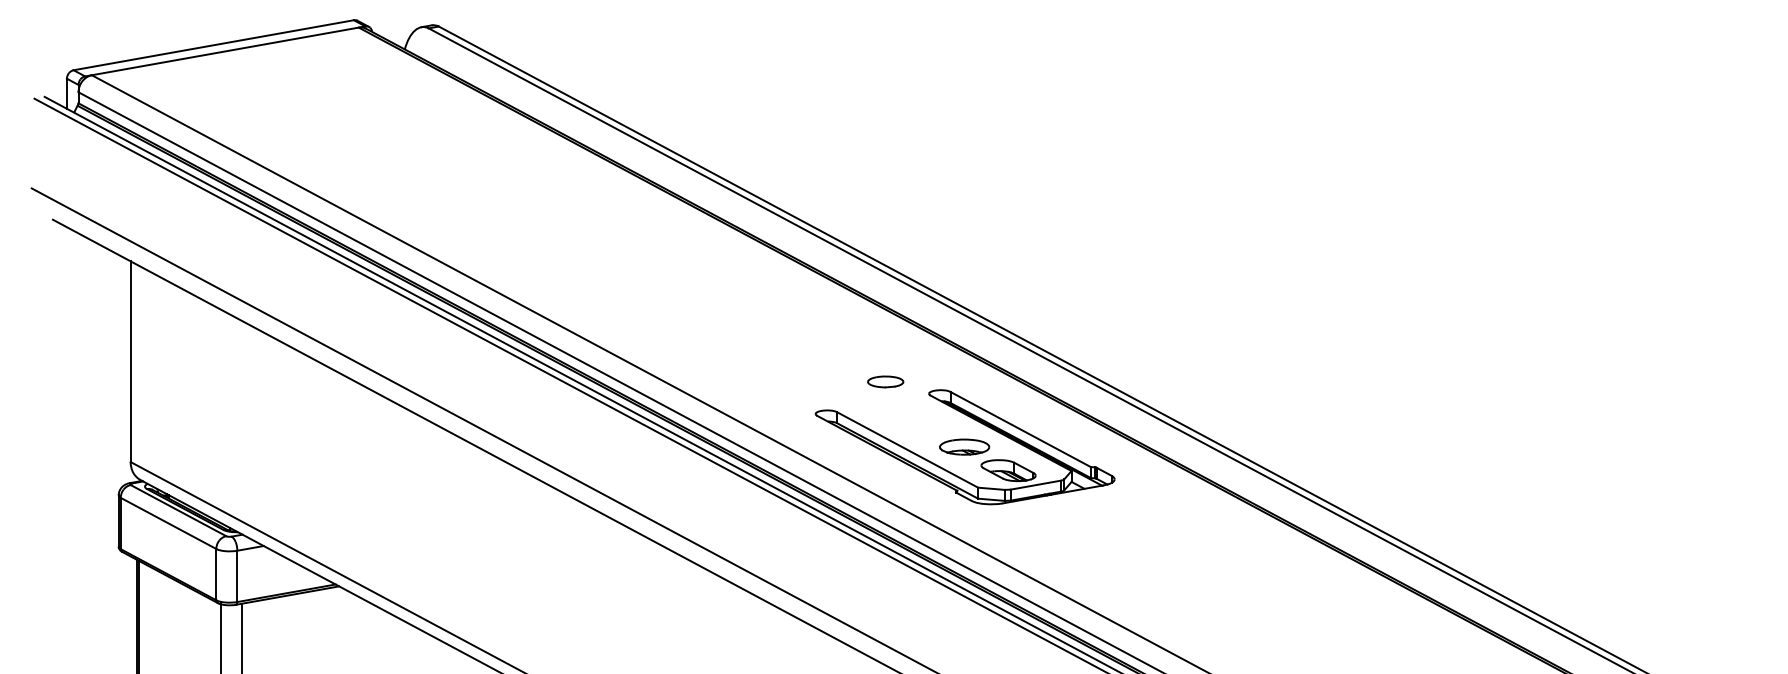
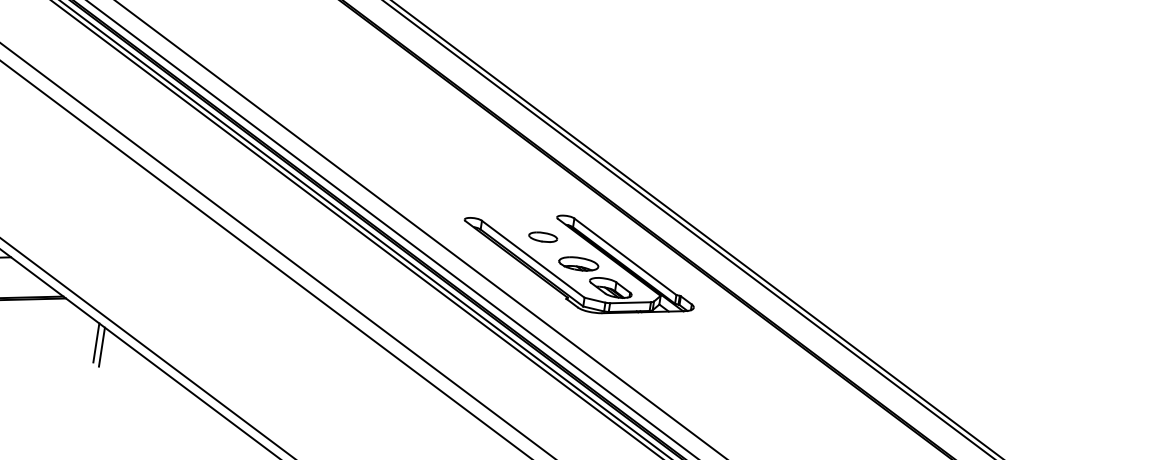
part: (885, 381) -> (543, 236), moved
line: (384, 635) -> (95, 342), added
line: (392, 639) -> (101, 347), added

